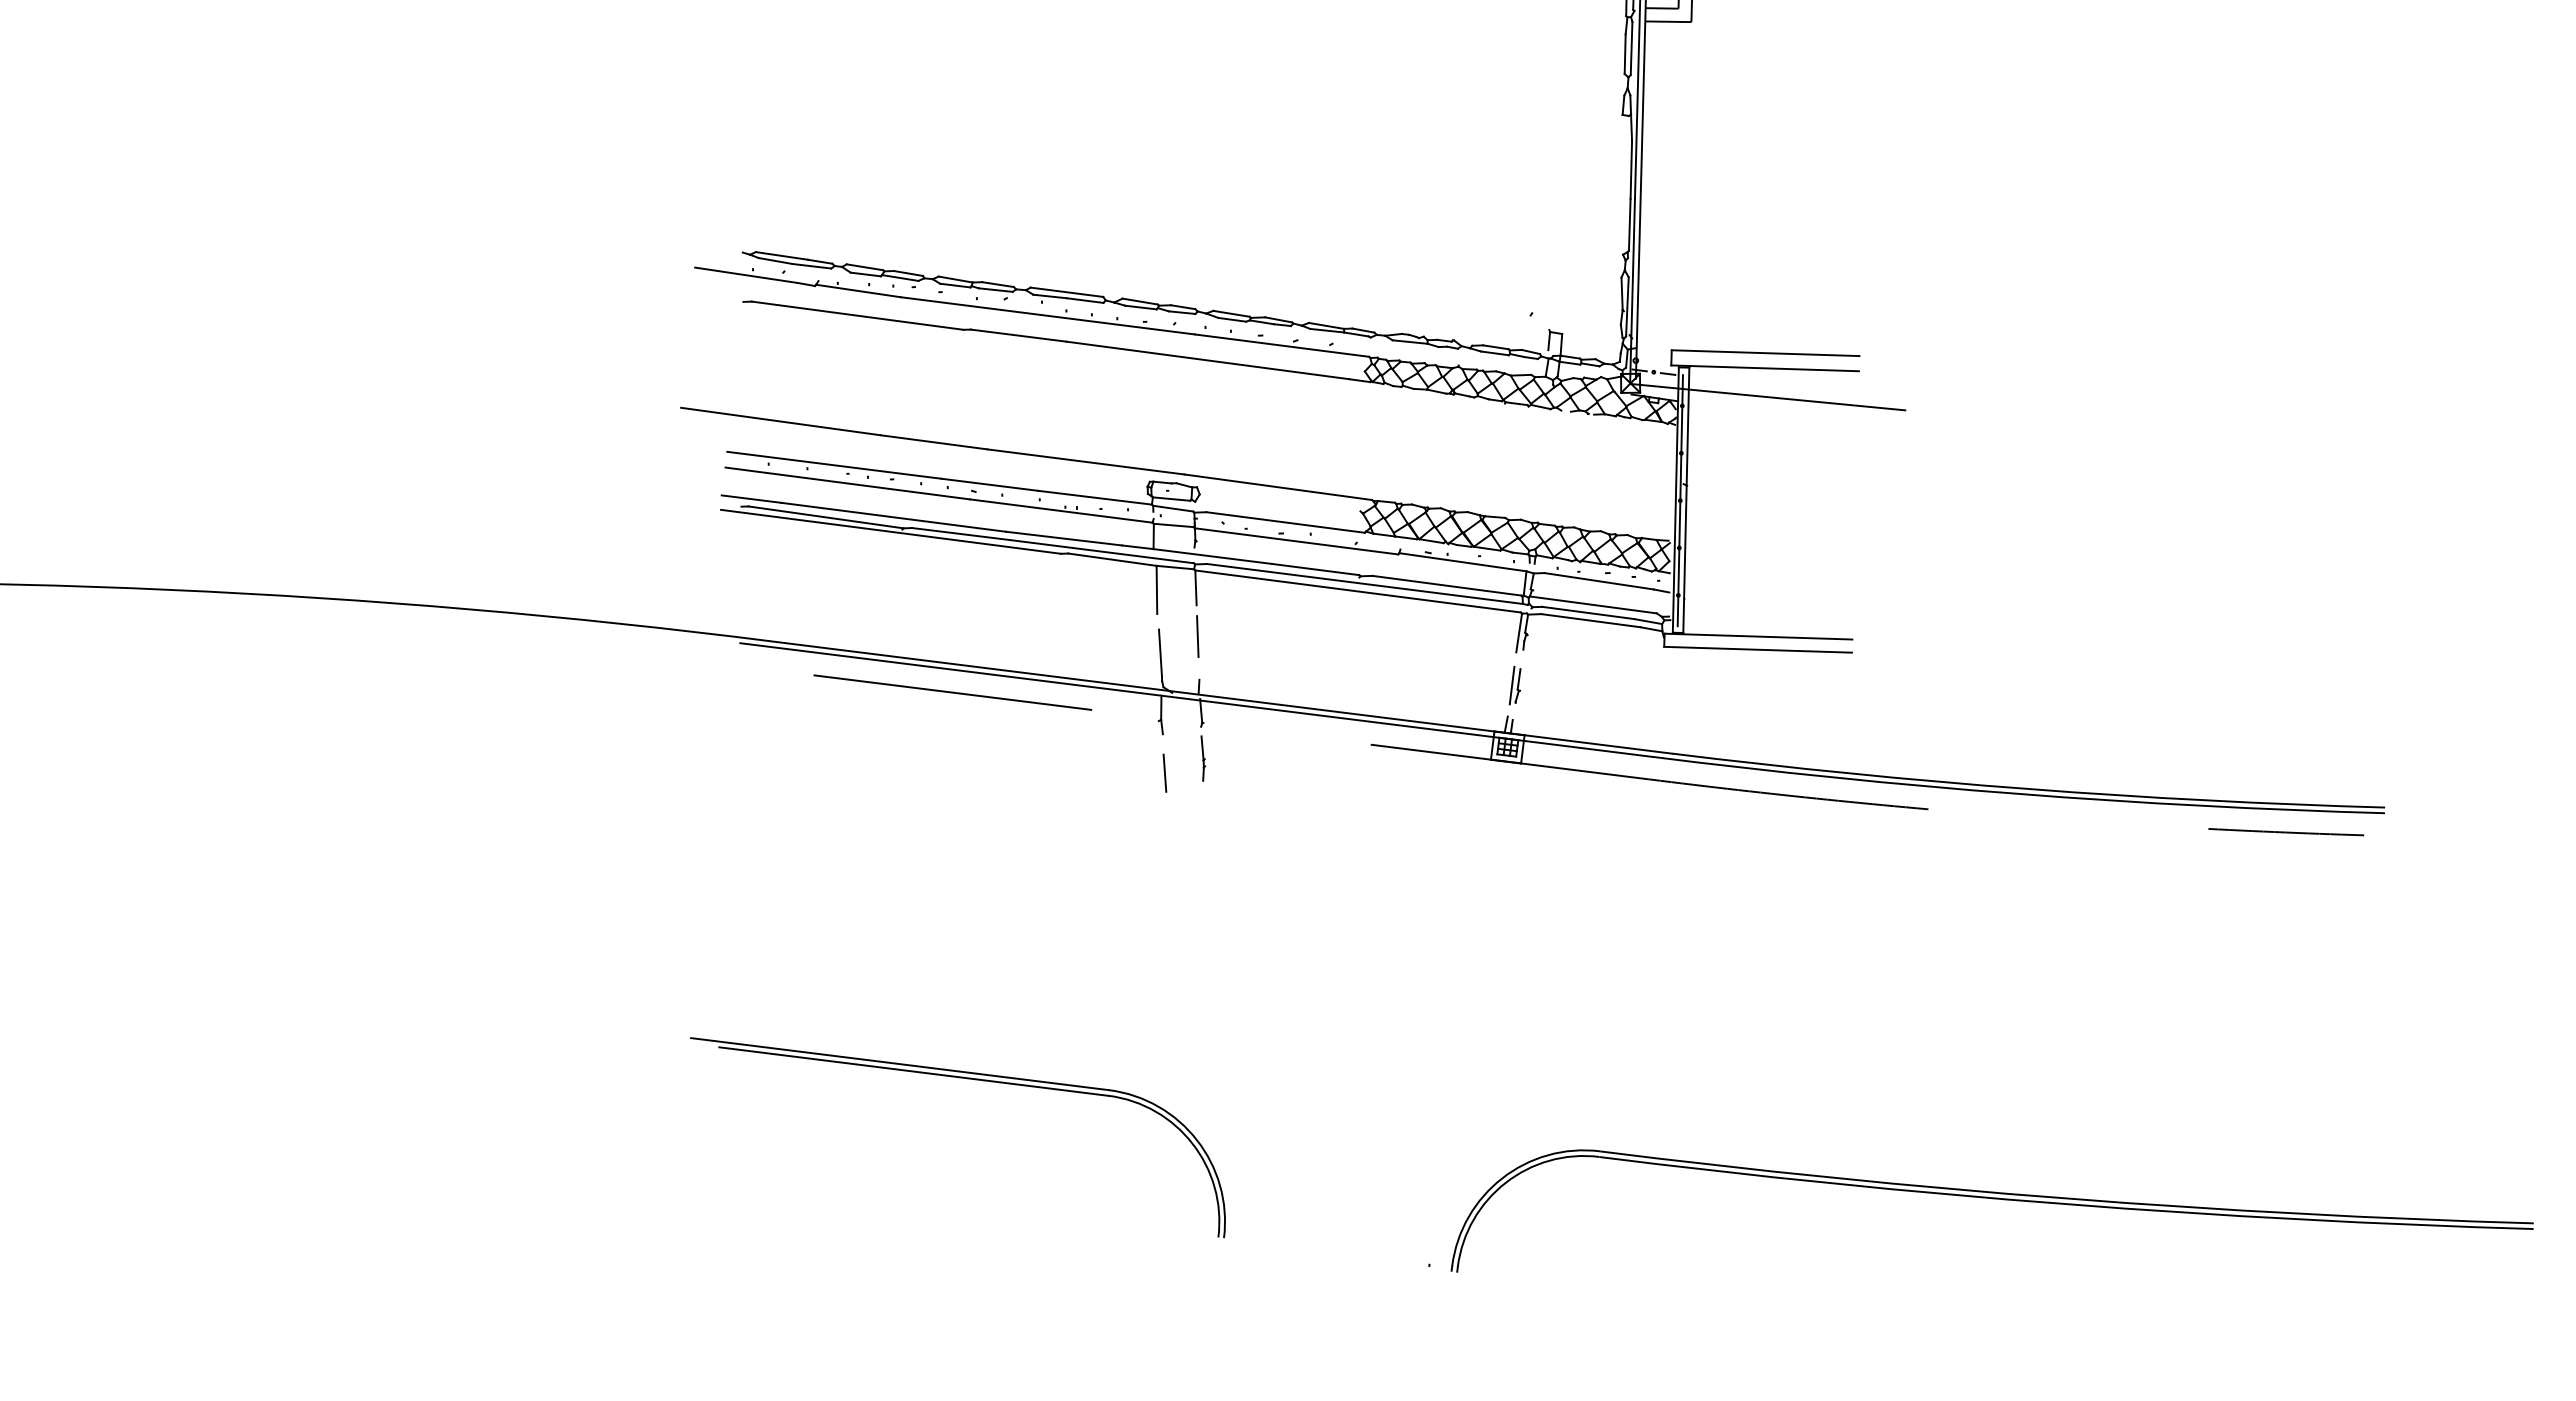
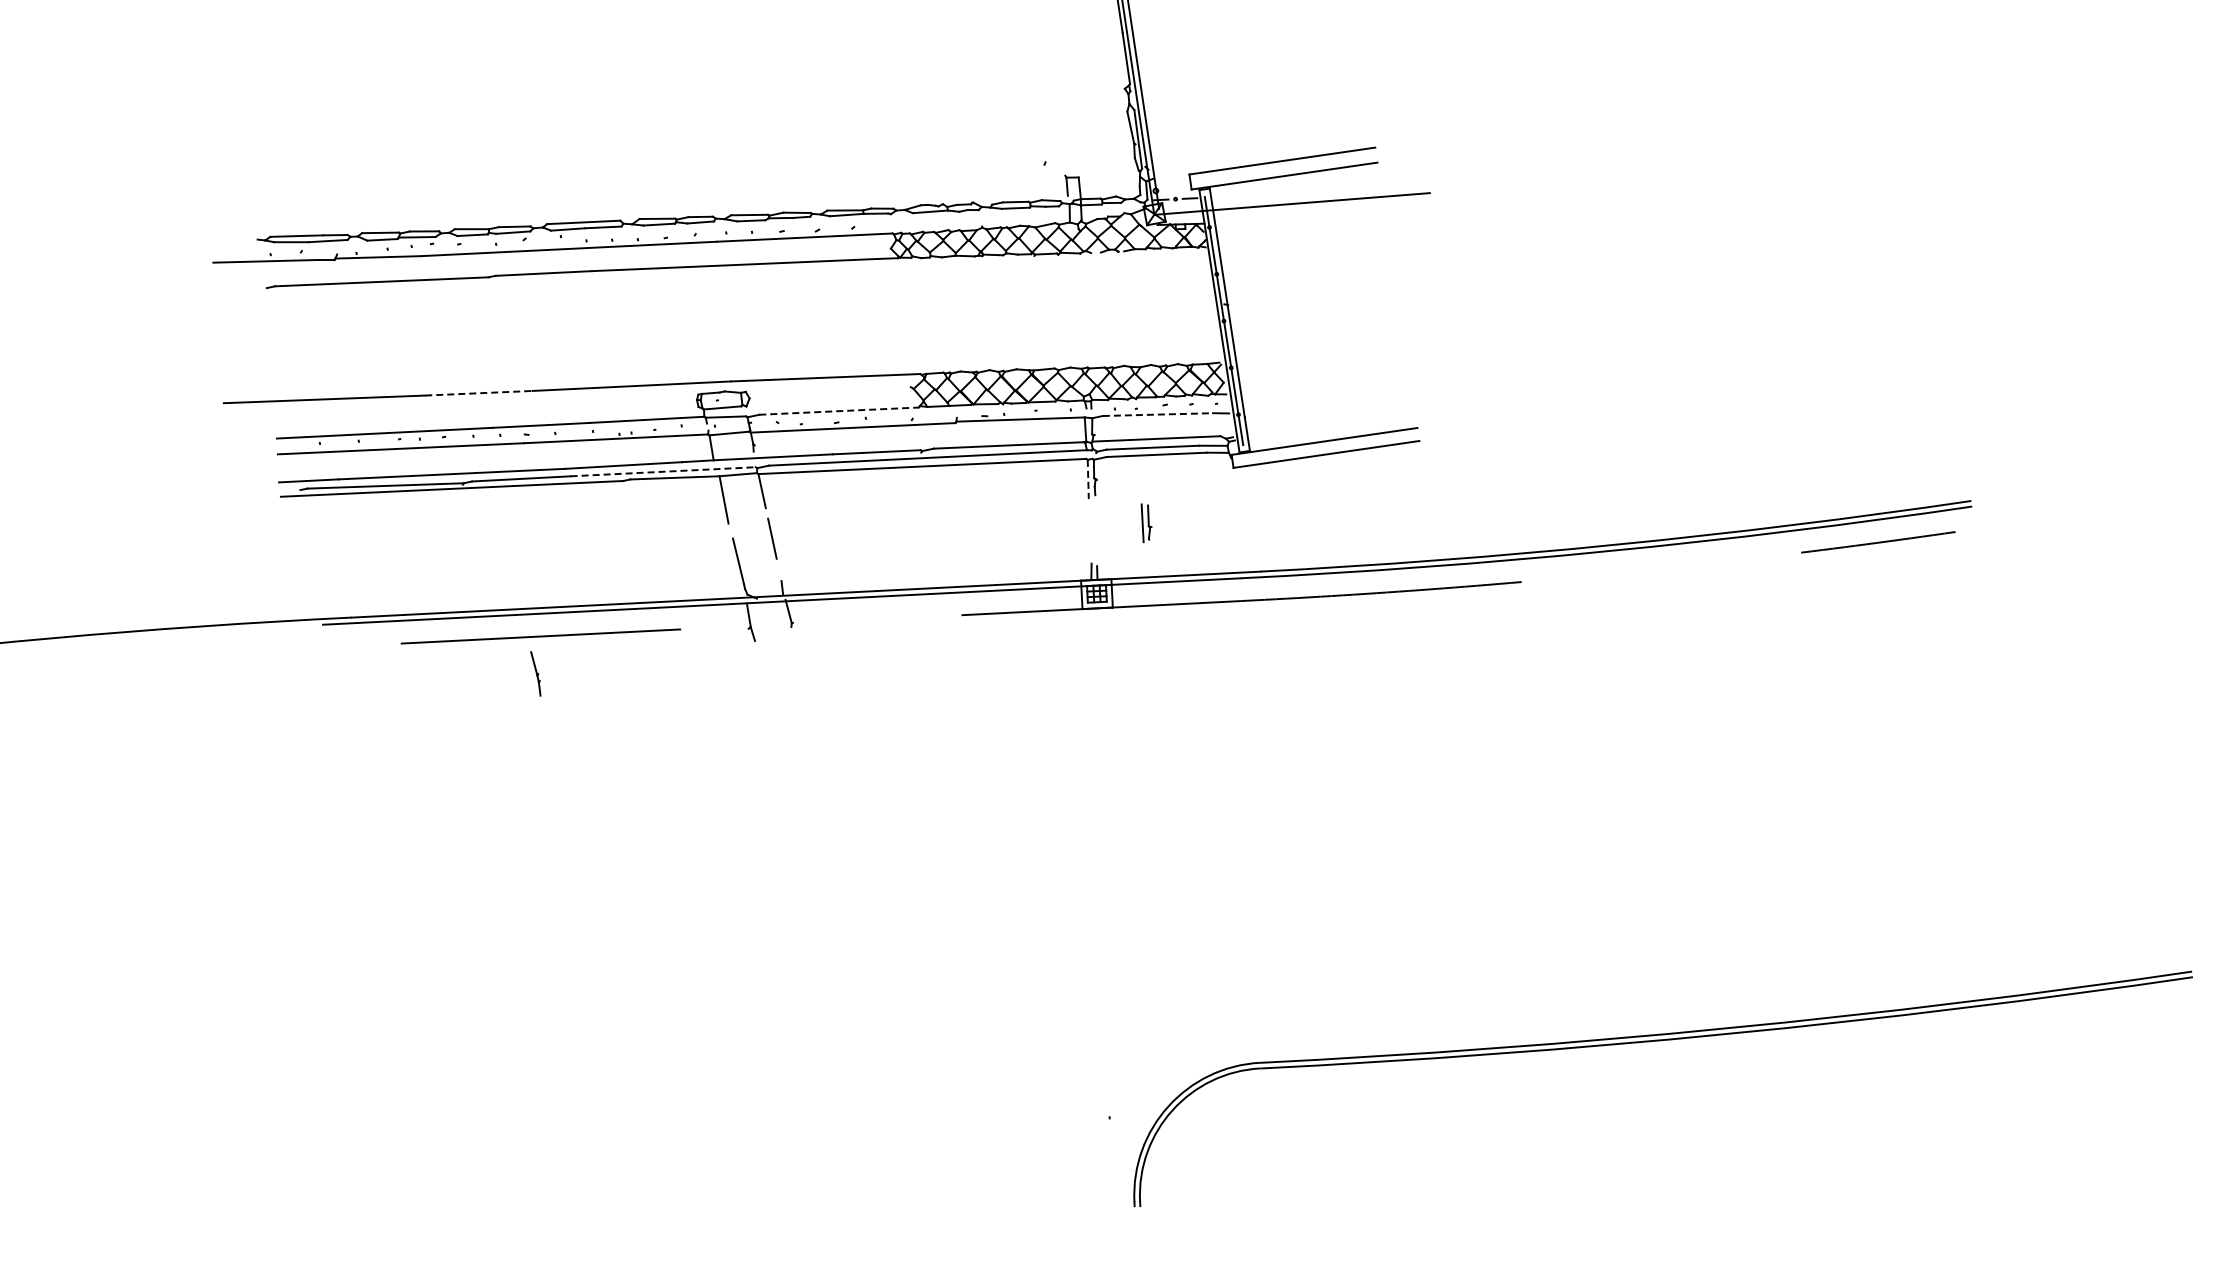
line: (934, 442) -> (479, 393), solid -> dashed
line: (1285, 522) -> (838, 411), solid -> dashed
line: (1101, 551) -> (662, 471), solid -> dashed
line: (1599, 581) -> (1158, 414), solid -> dashed
line: (1519, 633) -> (1088, 479), solid -> dashed
part: (1514, 685) -> (1144, 522), moved
part: (1203, 758) -> (536, 673), moved
line: (1164, 772) -> (763, 678), removed
part: (967, 1079) -> (622, 1014), removed
part: (1992, 1199) -> (1654, 1042), moved

